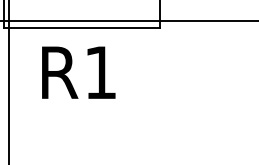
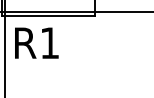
text: (78, 71) -> (36, 42), moved

